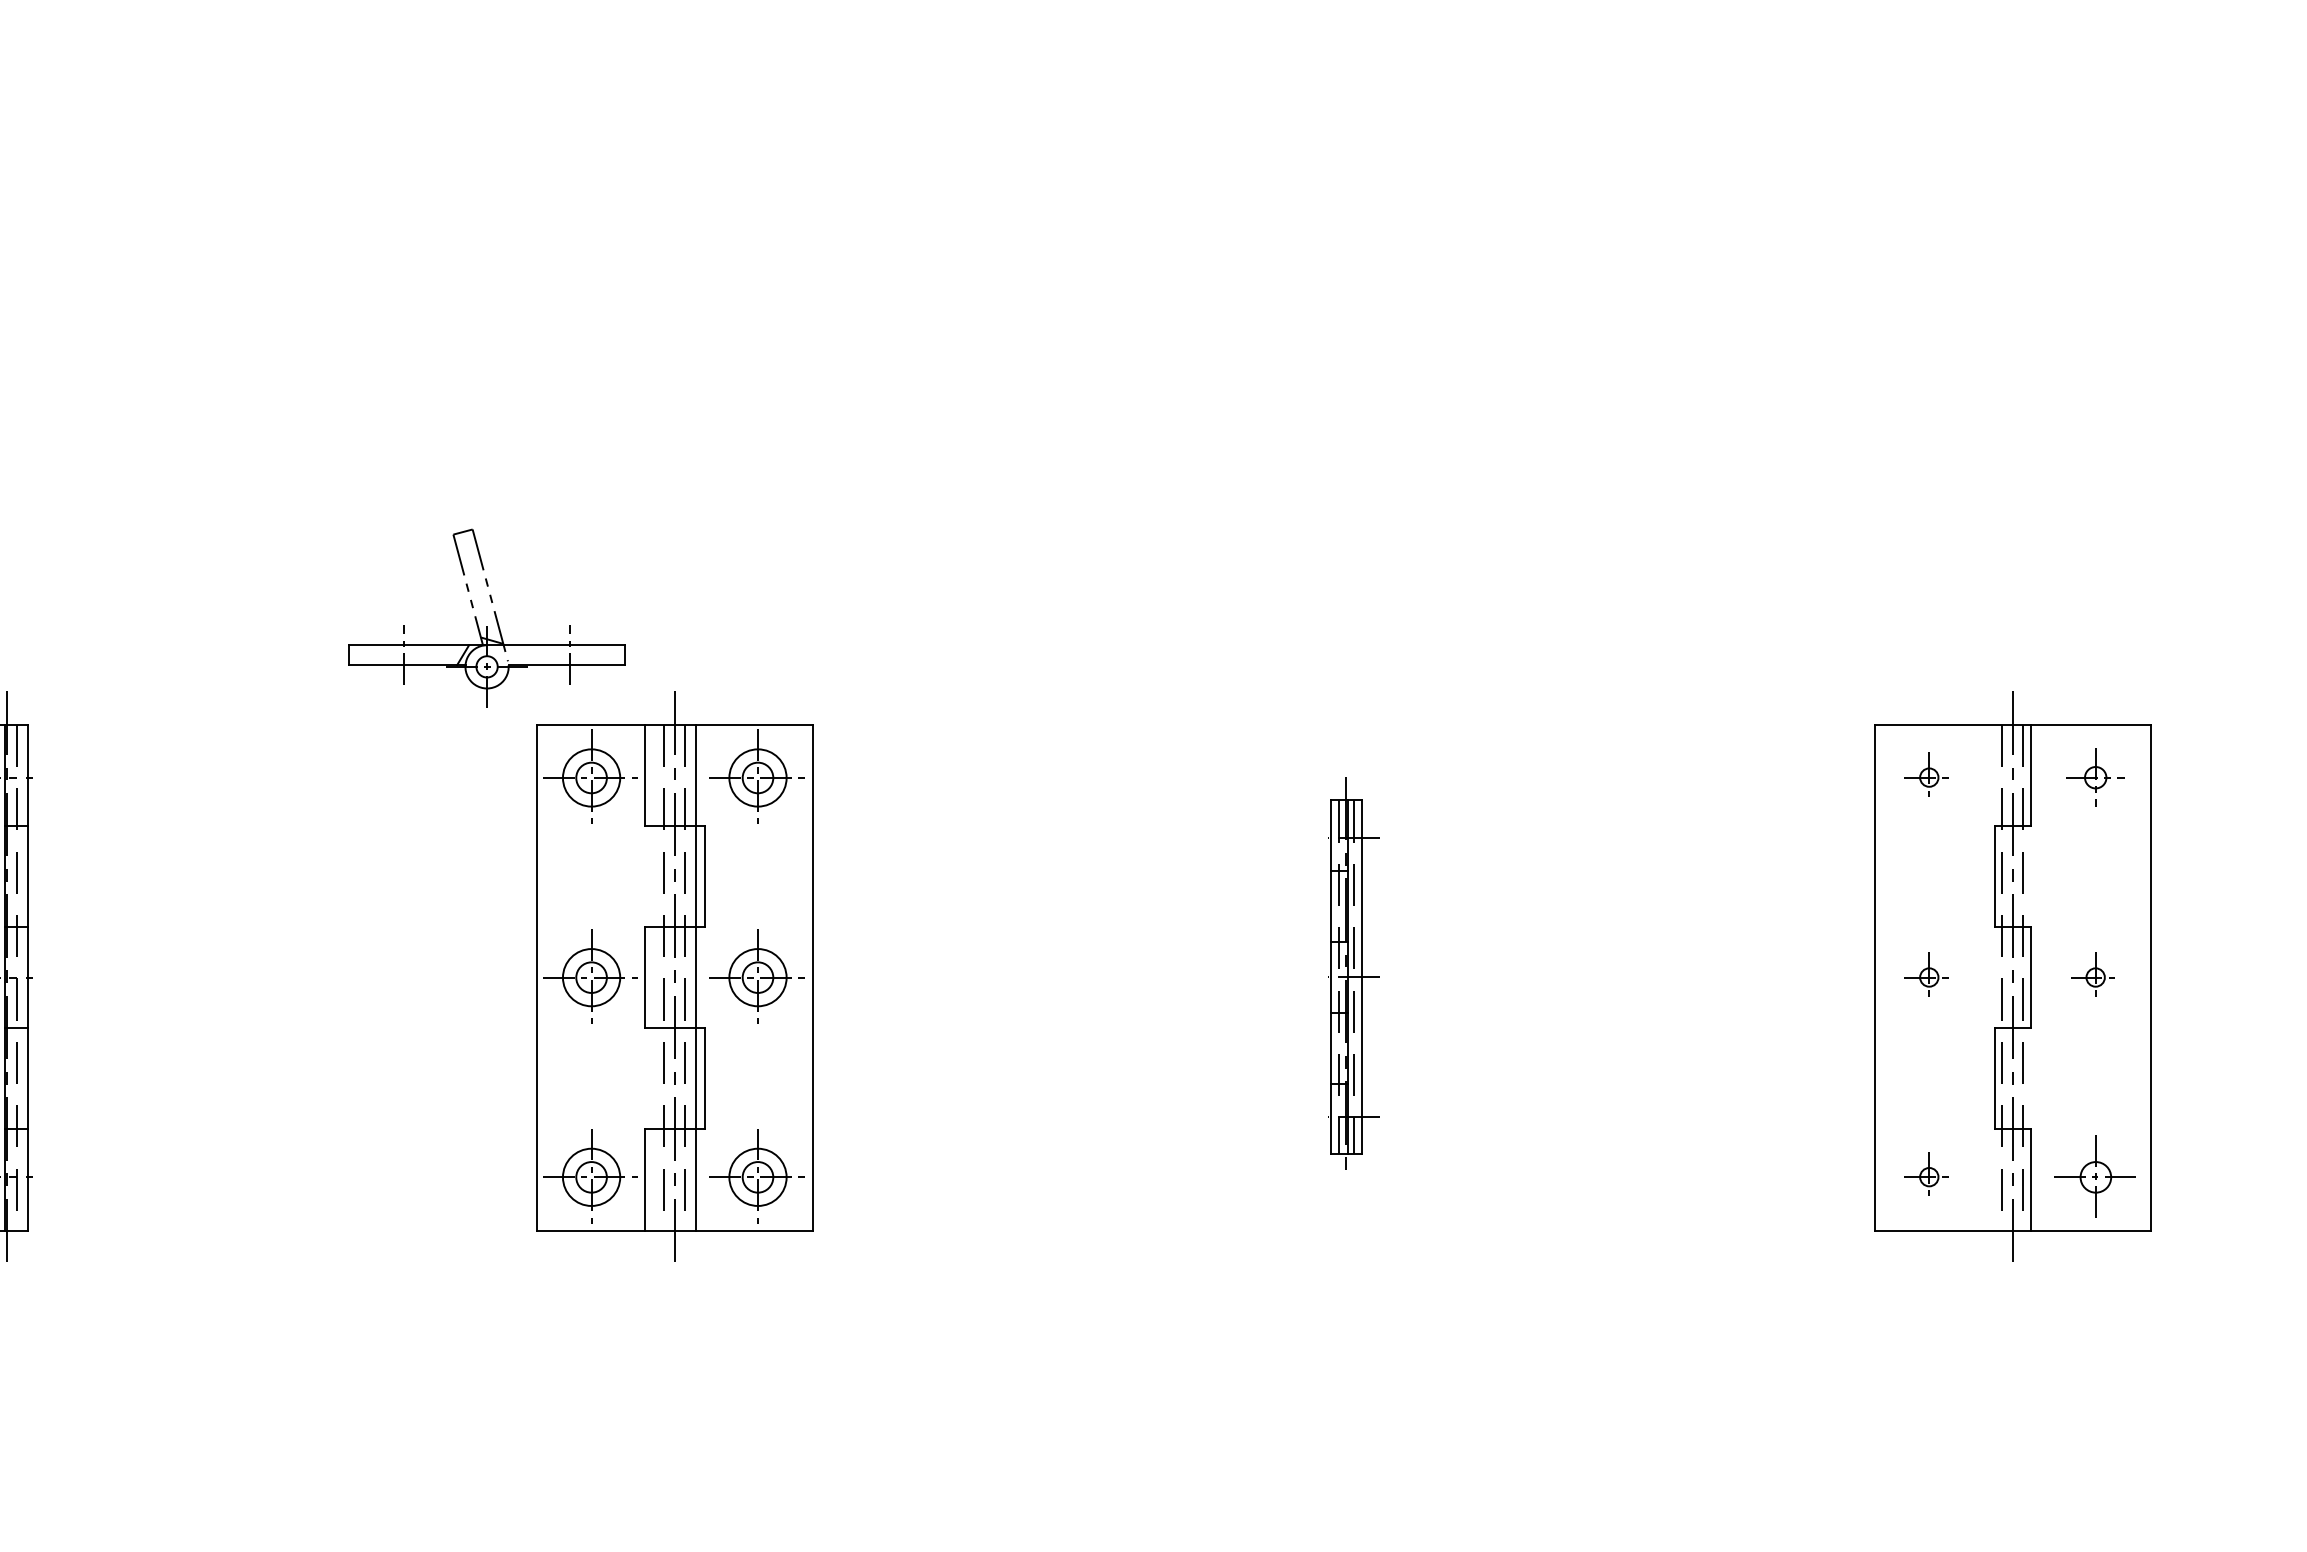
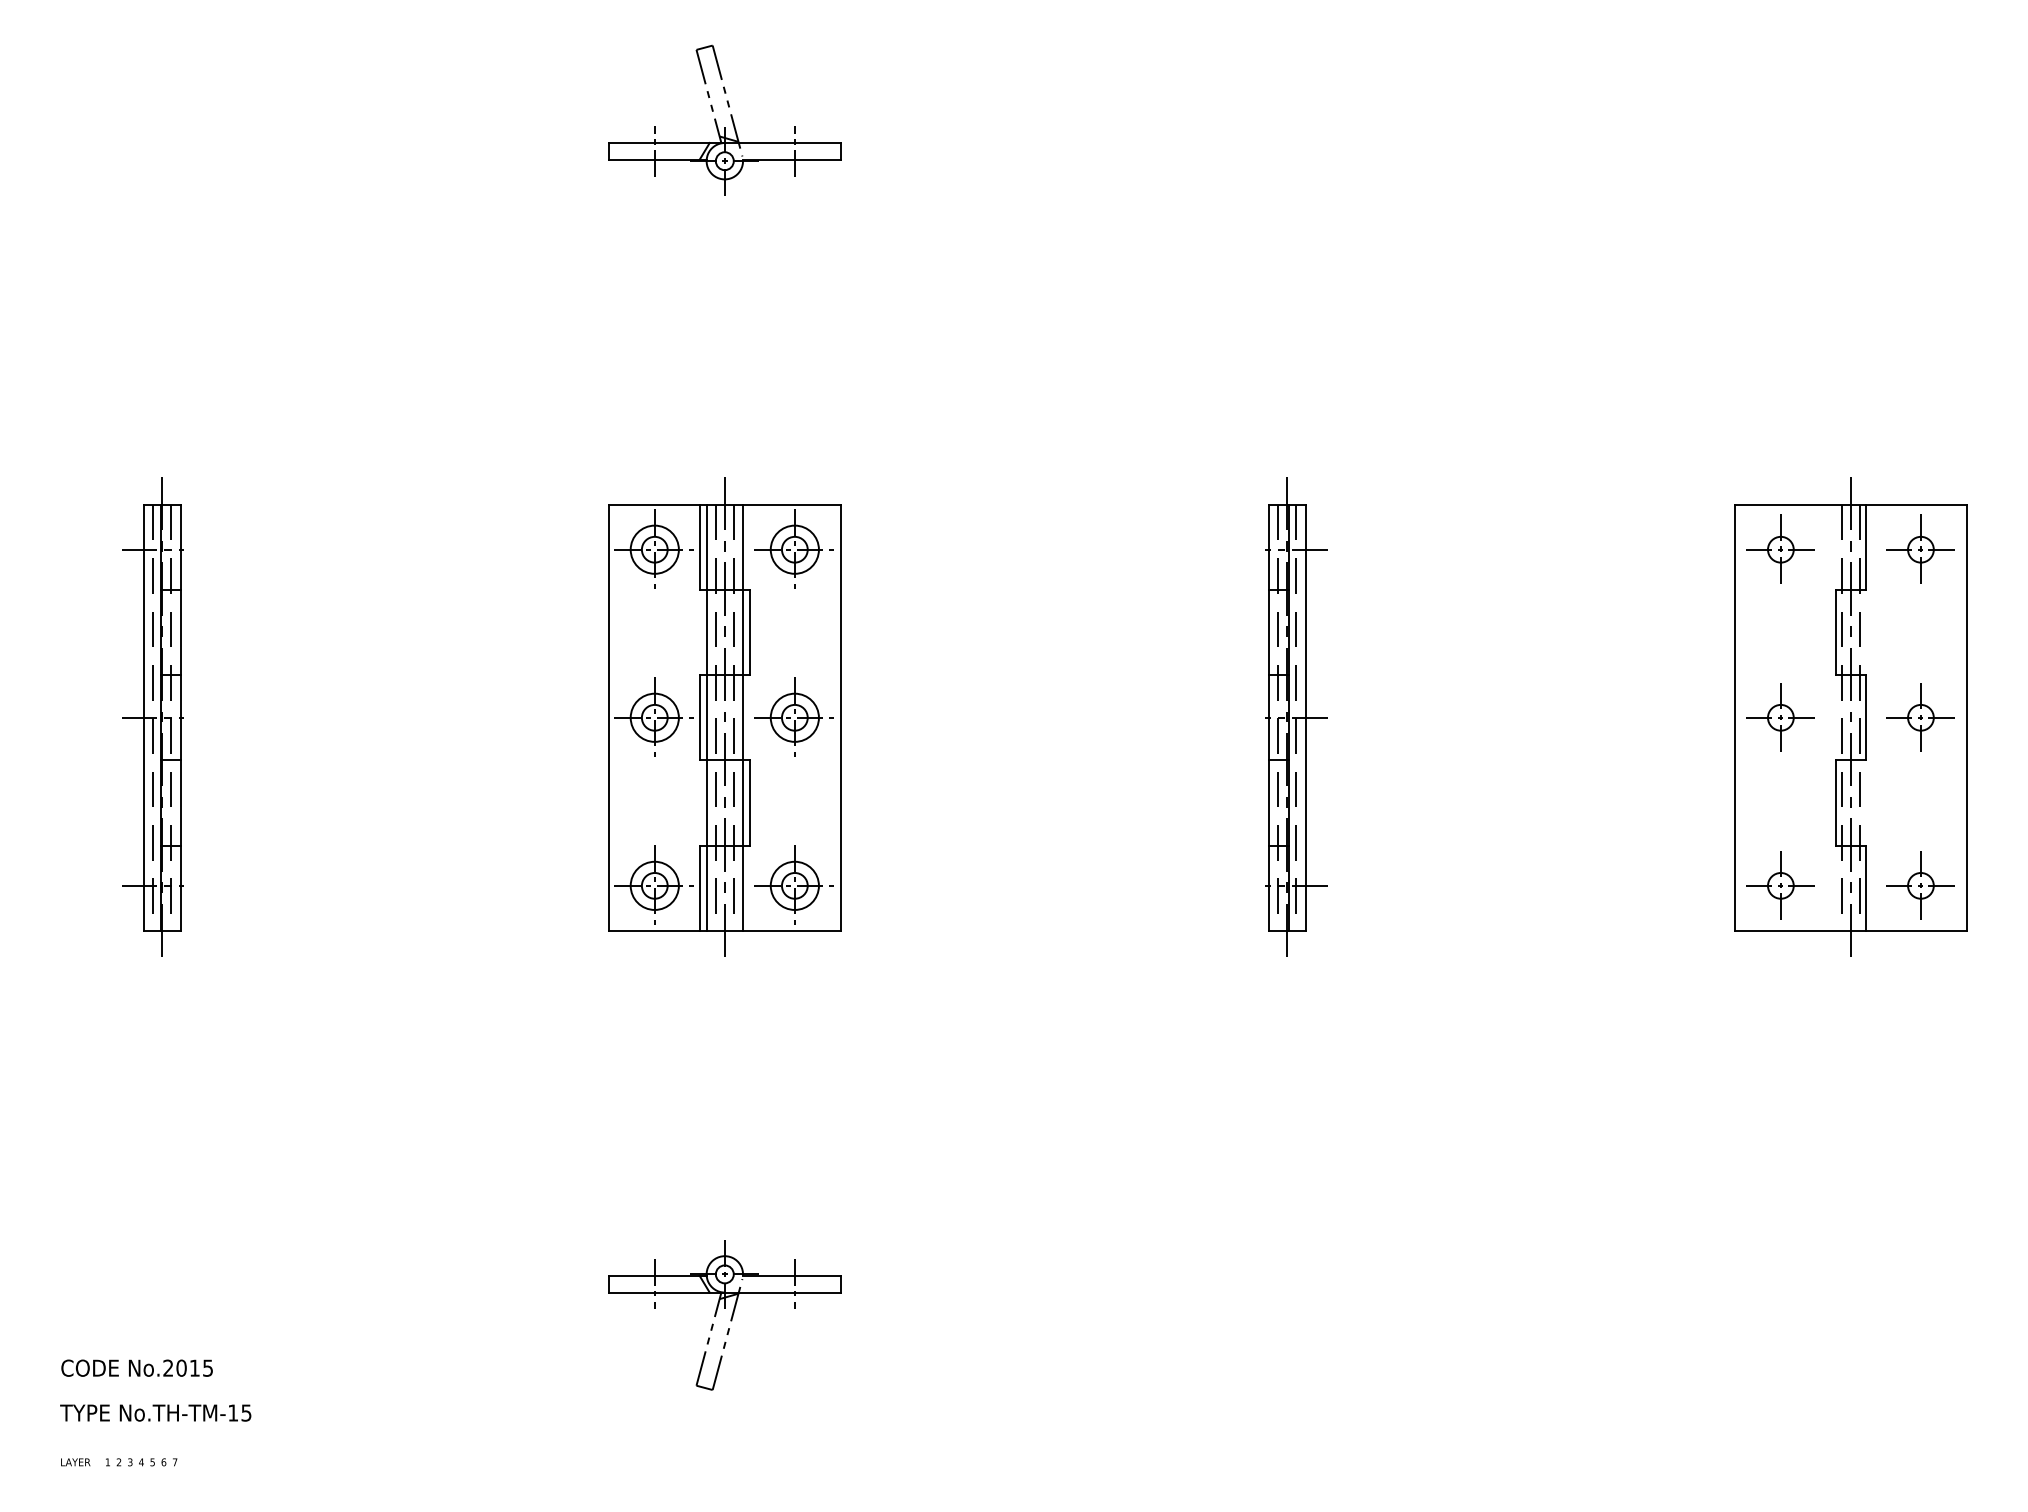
part: (493, 613) -> (730, 116), moved
part: (1929, 776) -> (1780, 548), size x1.67
part: (2095, 776) -> (1920, 548), size x1.43
part: (1353, 976) -> (1296, 716), size x1.43
line: (653, 977) -> (706, 717), added
part: (1929, 977) -> (1780, 717), size x1.67
part: (2095, 977) -> (1920, 717), size x1.67
part: (1929, 1176) -> (1780, 885), size x1.67

